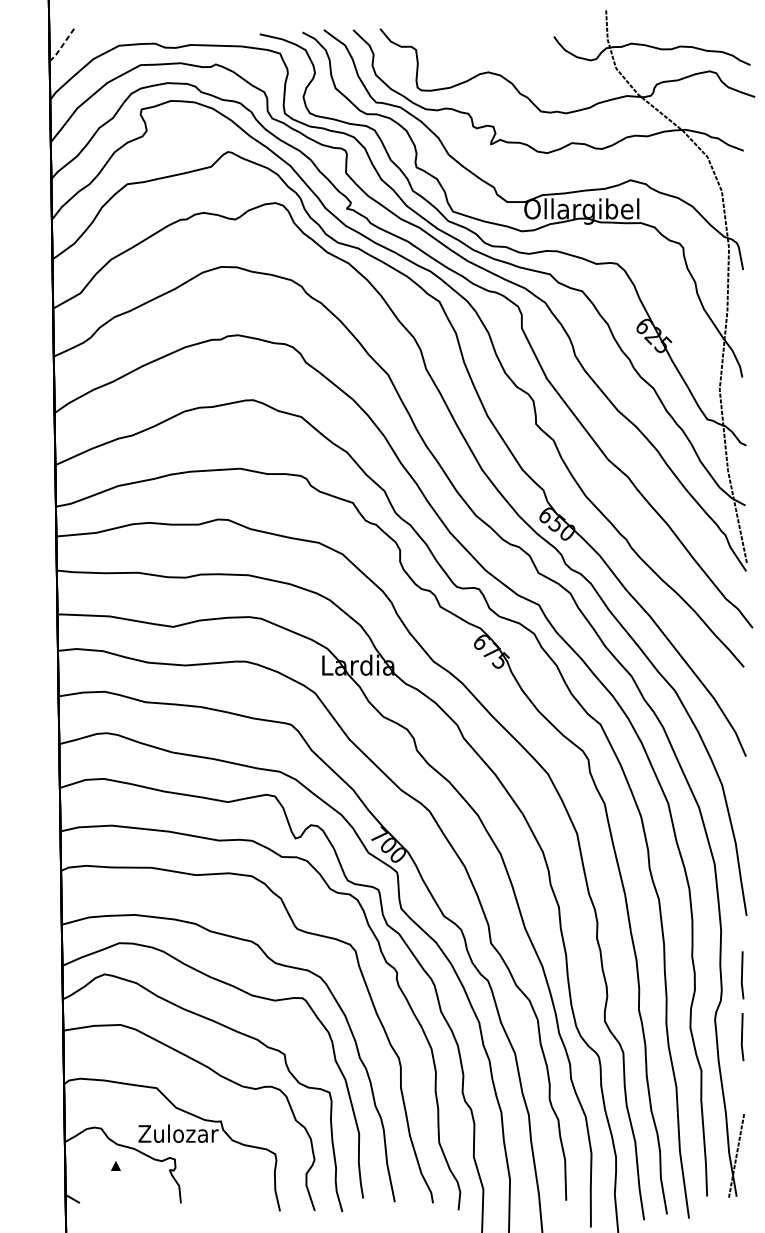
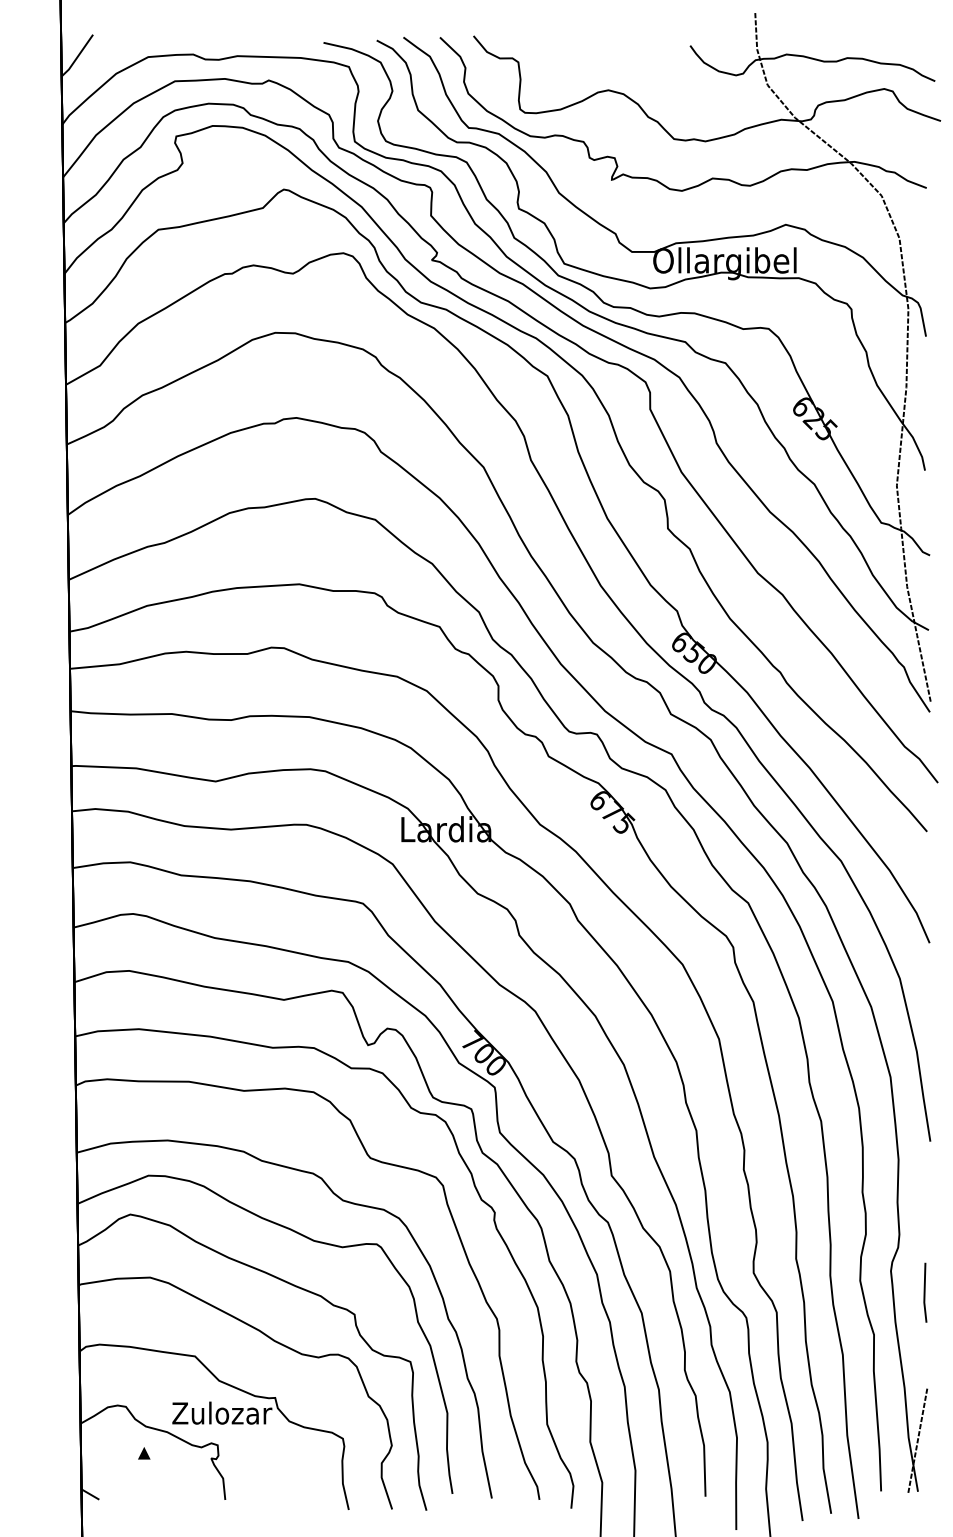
line: (62, 45) -> (77, 56), dashed -> solid
line: (742, 975) -> (925, 1215), removed

